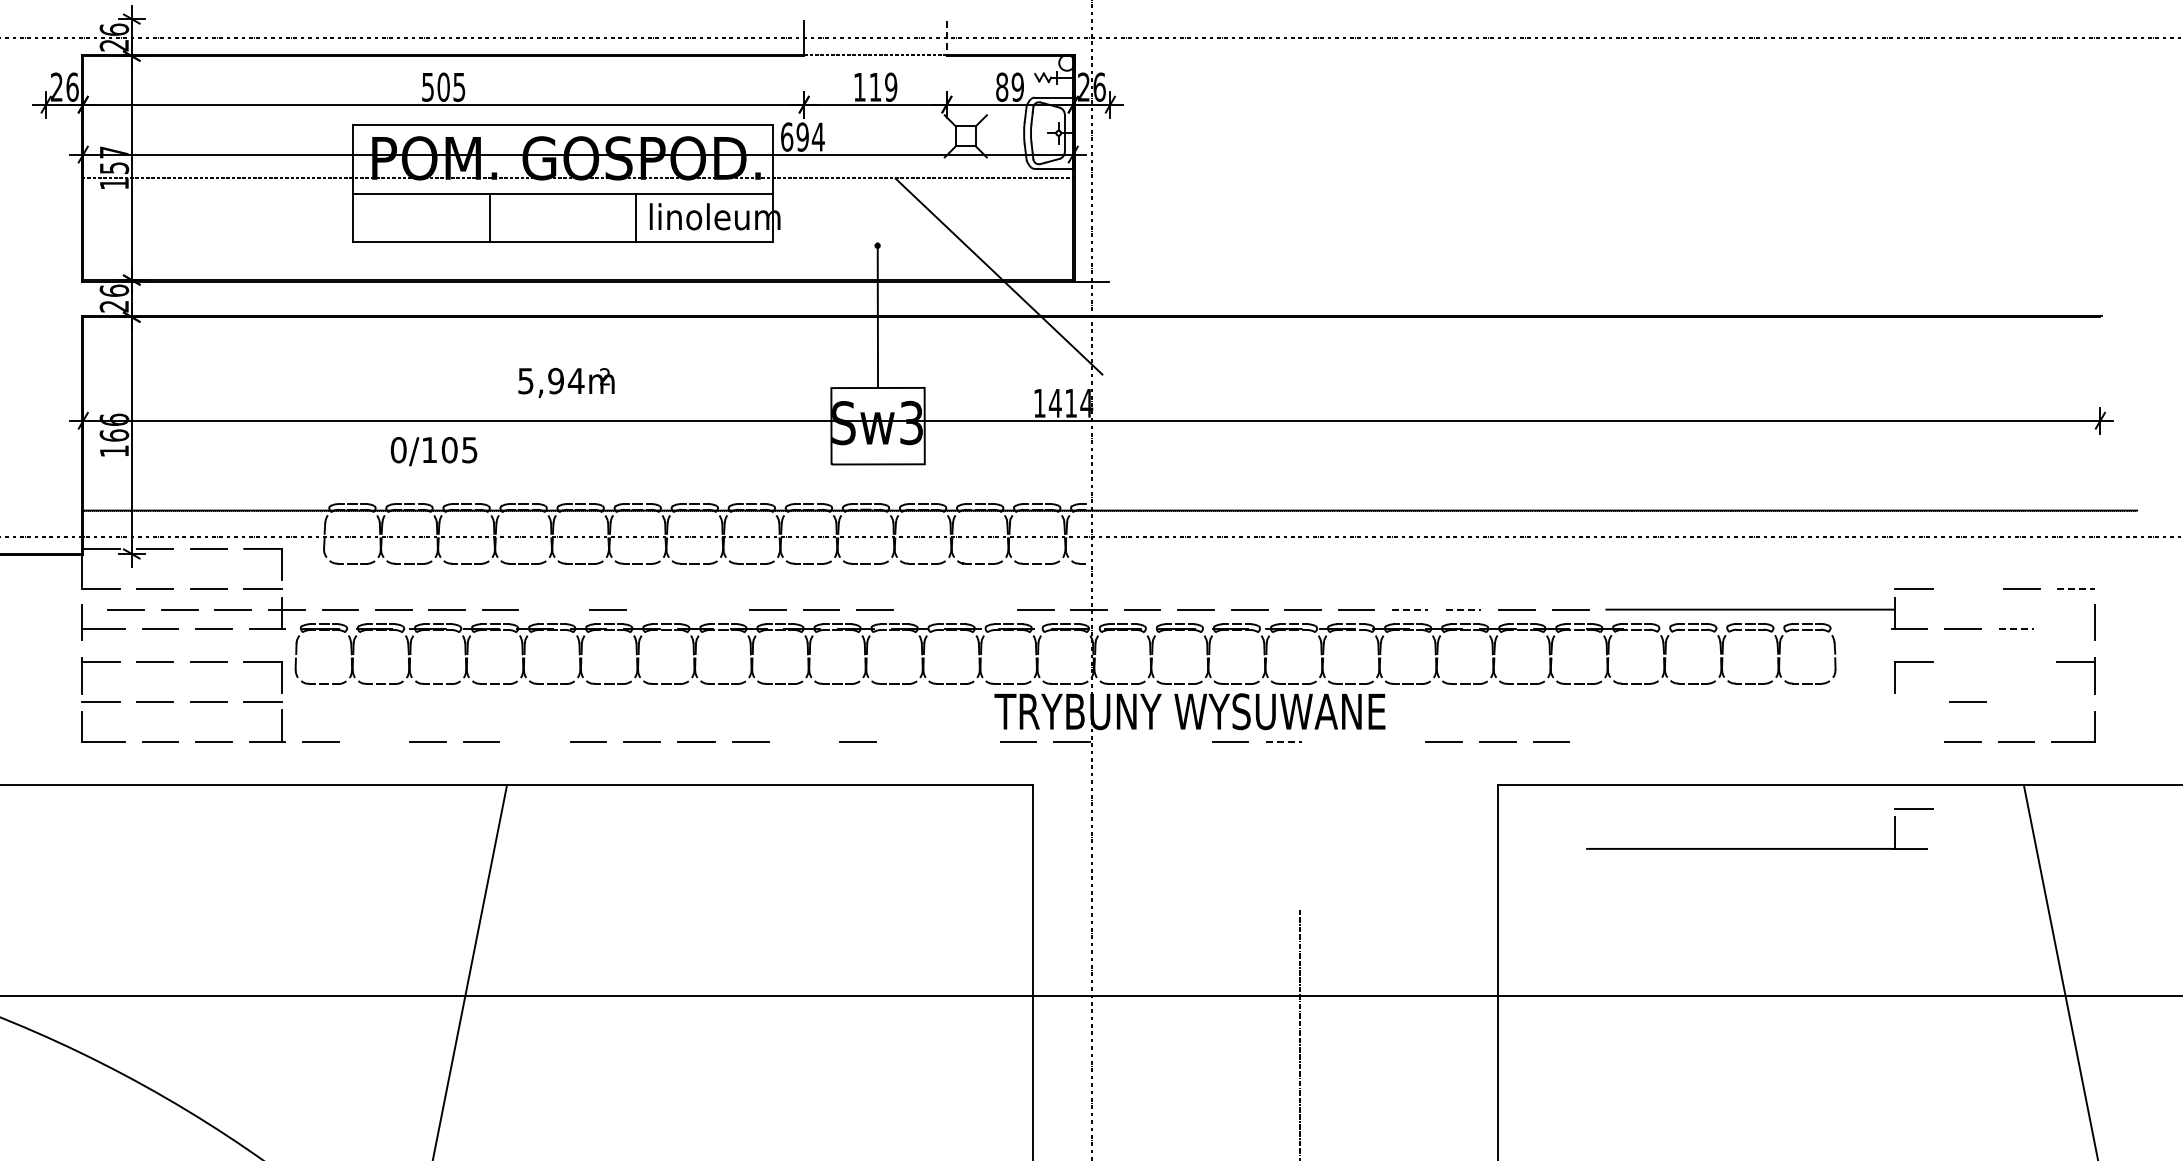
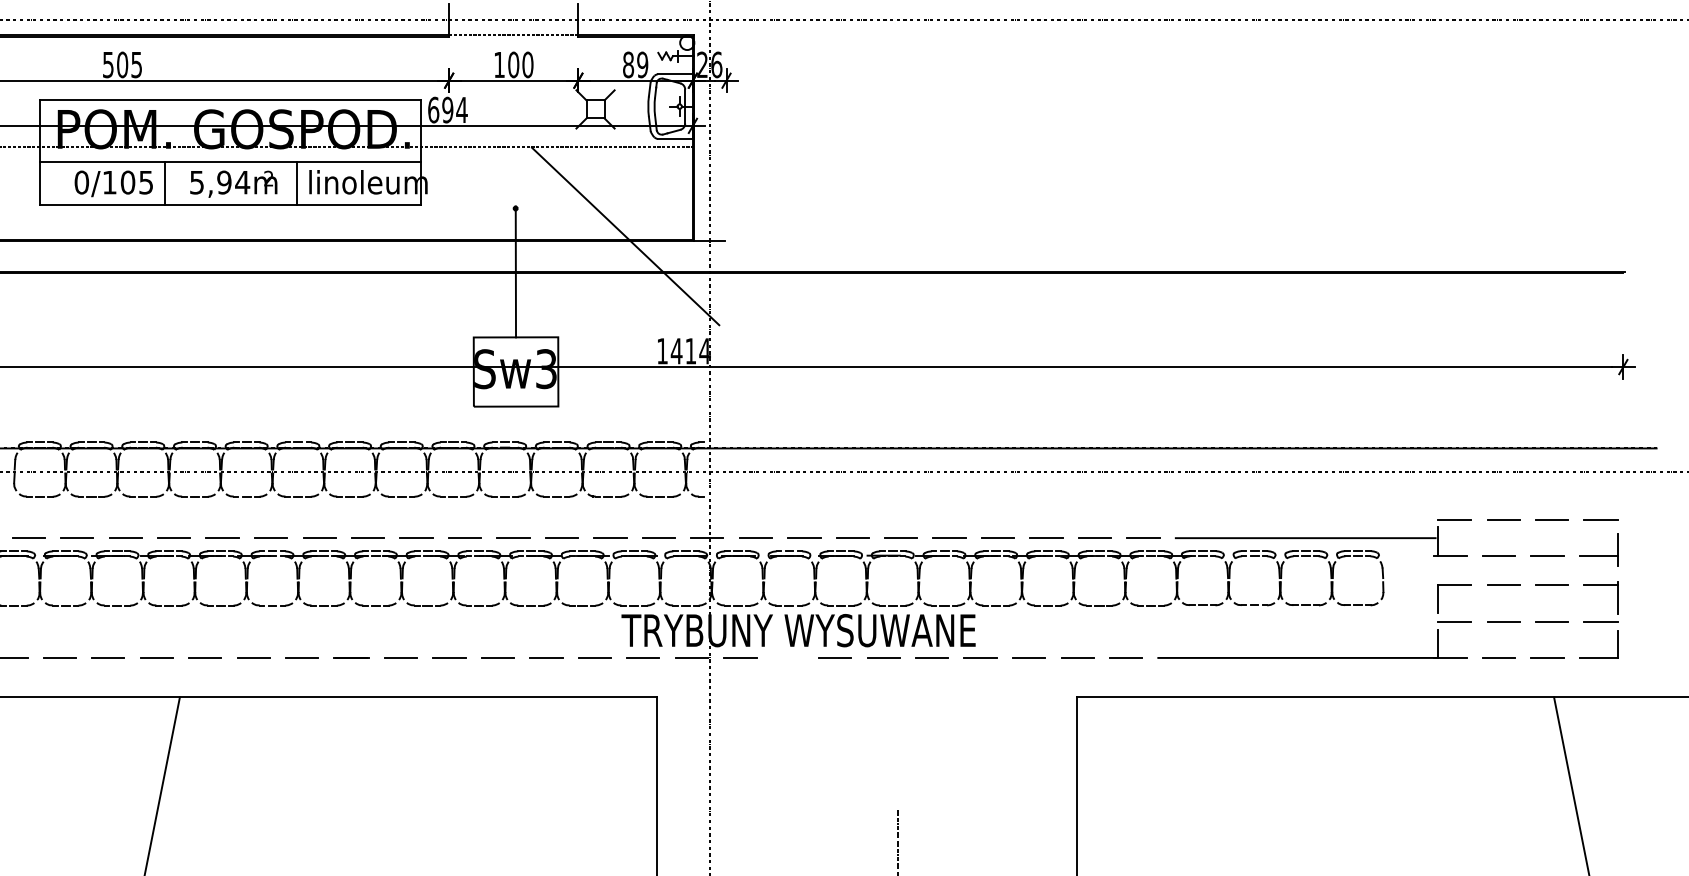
line: (946, 38) -> (578, 20), dashed -> solid
text: (883, 86) -> (520, 64), 119 -> 100
text: (566, 382) -> (233, 183), moved
text: (433, 451) -> (113, 183), moved
line: (1968, 589) -> (1503, 519), added
line: (2076, 589) -> (1601, 519), dashed -> solid
line: (553, 609) -> (222, 538), added
line: (660, 609) -> (318, 538), added
line: (714, 609) -> (367, 538), added
line: (928, 609) -> (561, 538), added
line: (982, 609) -> (610, 538), added
line: (1410, 609) -> (998, 538), dashed -> solid
line: (1463, 609) -> (1046, 538), dashed -> solid
line: (2016, 628) -> (1547, 555), dashed -> solid
line: (2073, 628) -> (1598, 555), added
line: (1968, 661) -> (1503, 585), added
line: (2021, 661) -> (1551, 585), added
line: (2021, 701) -> (1551, 621), added
line: (2075, 701) -> (1600, 621), added
line: (374, 741) -> (59, 657), added
line: (534, 741) -> (204, 657), added
line: (804, 741) -> (449, 657), added
line: (911, 741) -> (546, 657), added
line: (964, 741) -> (594, 657), added
line: (1125, 741) -> (740, 657), added
line: (1283, 741) -> (883, 657), dashed -> solid
line: (1337, 741) -> (932, 657), added
line: (1390, 741) -> (980, 657), added
part: (1759, 848) -> (1314, 657), moved

